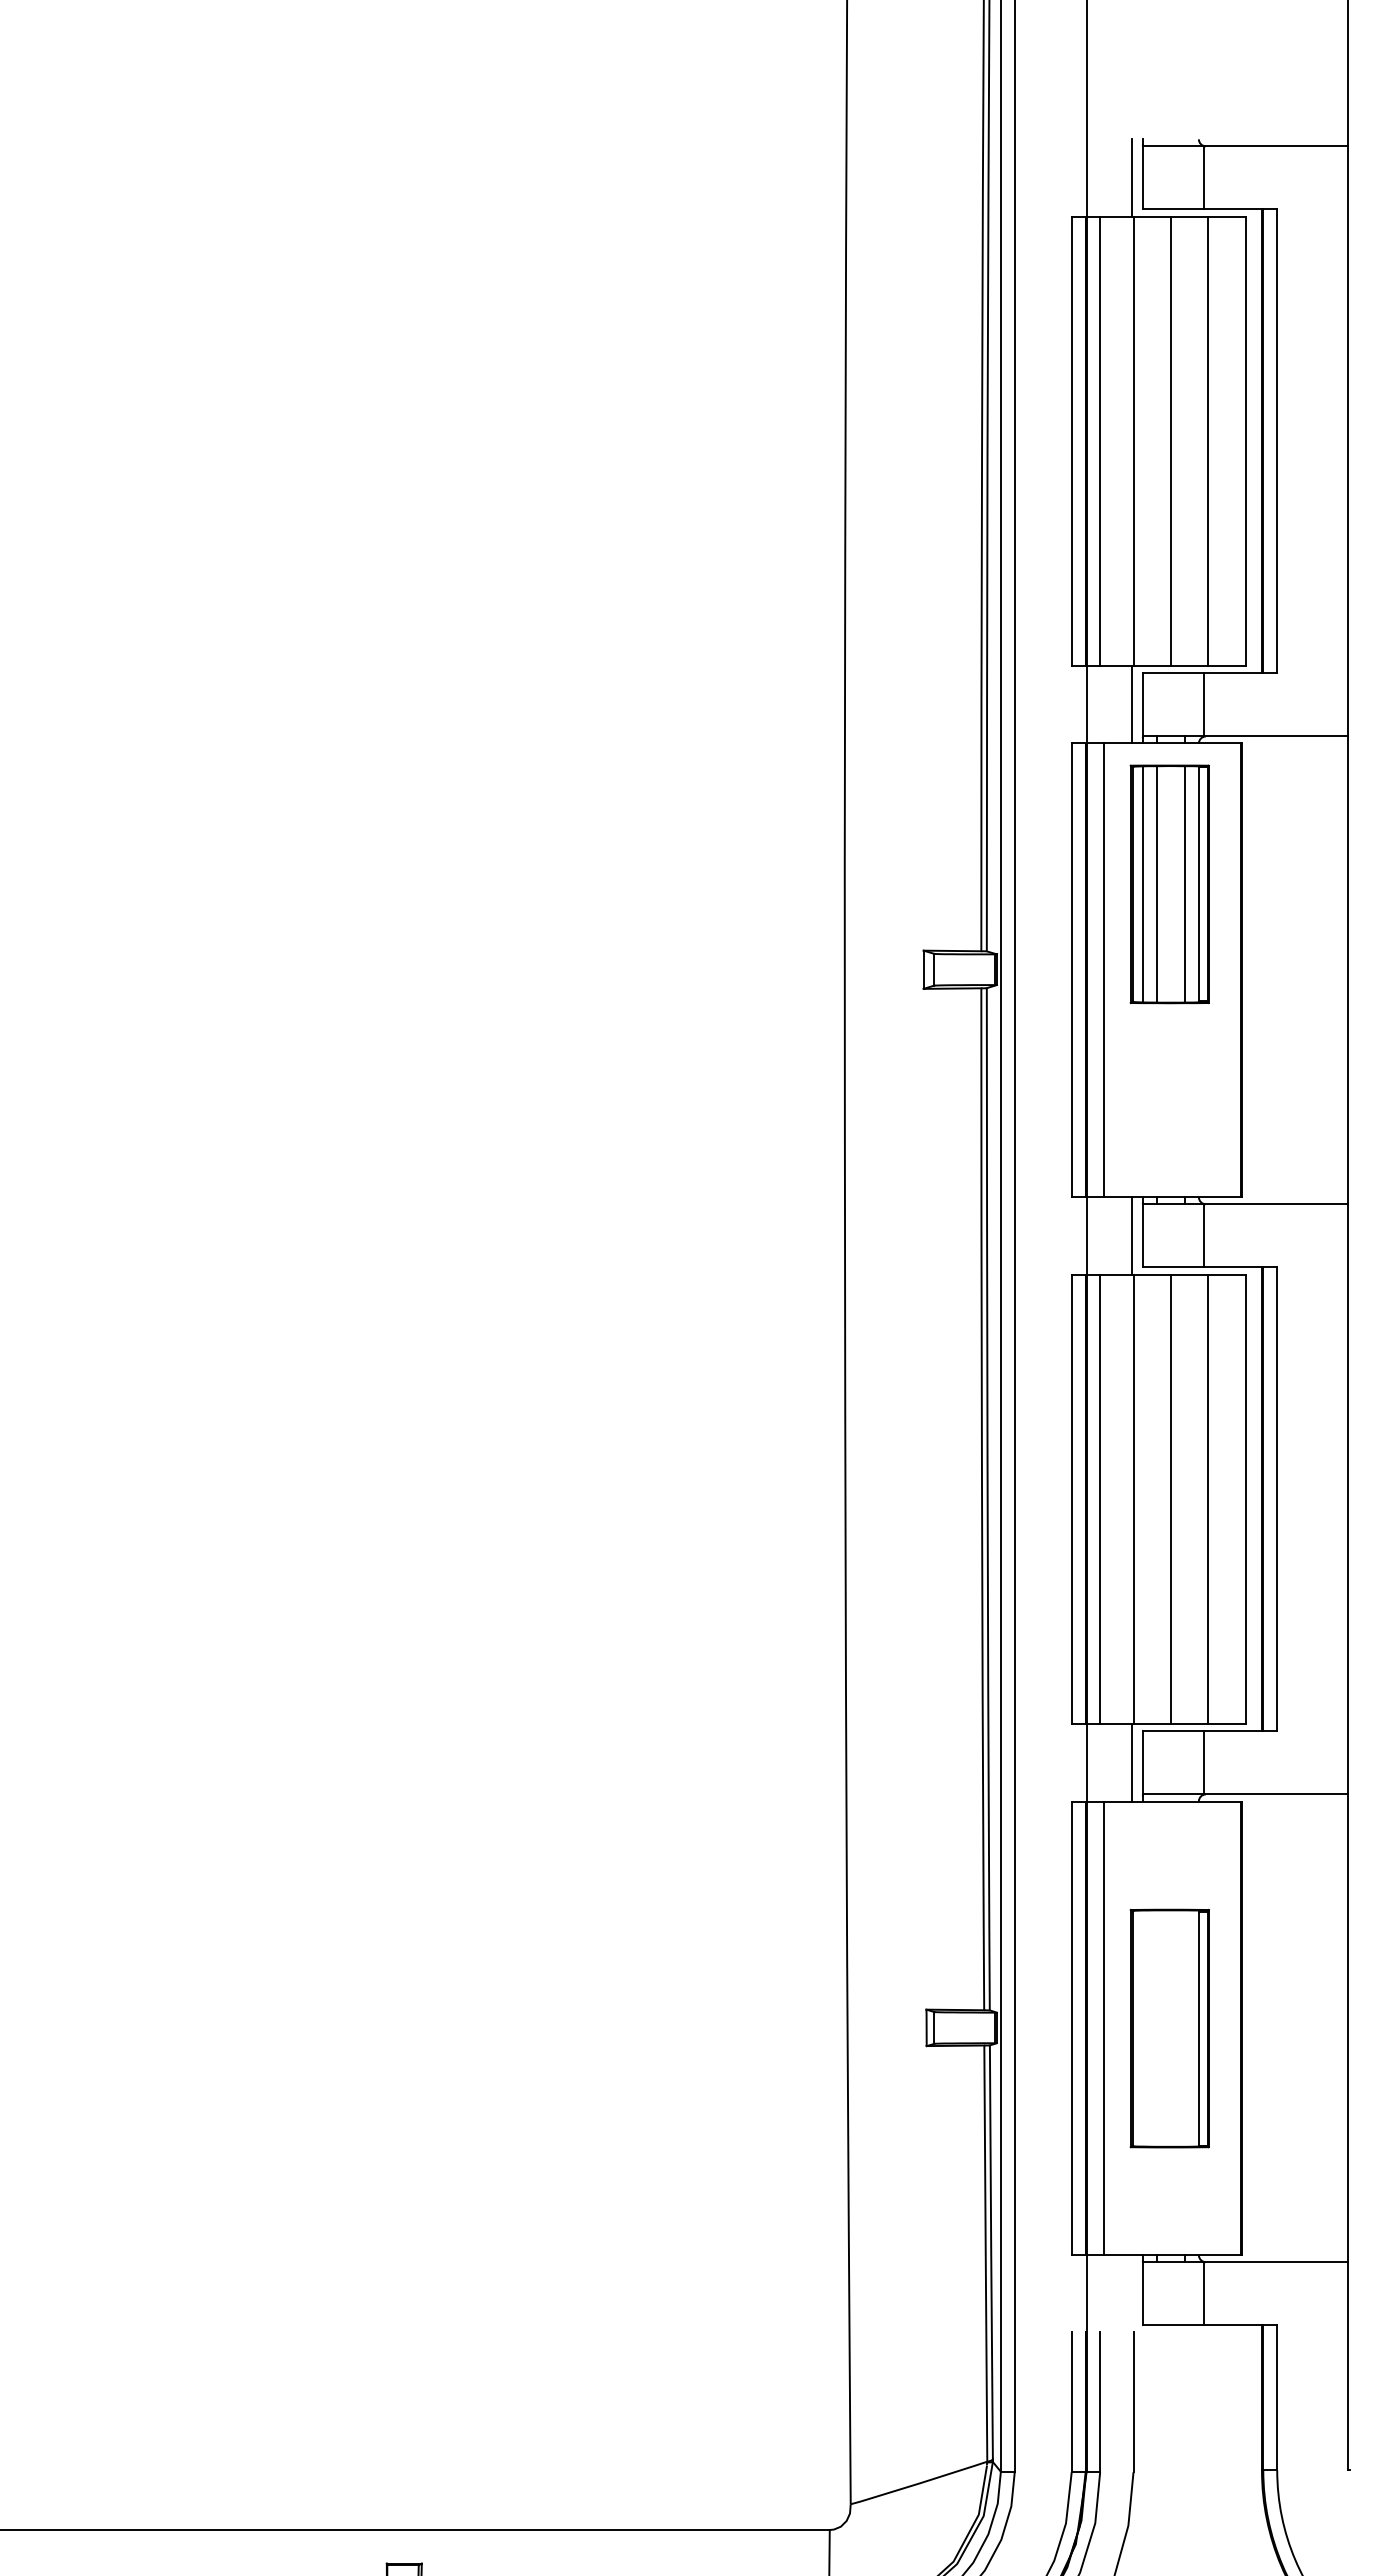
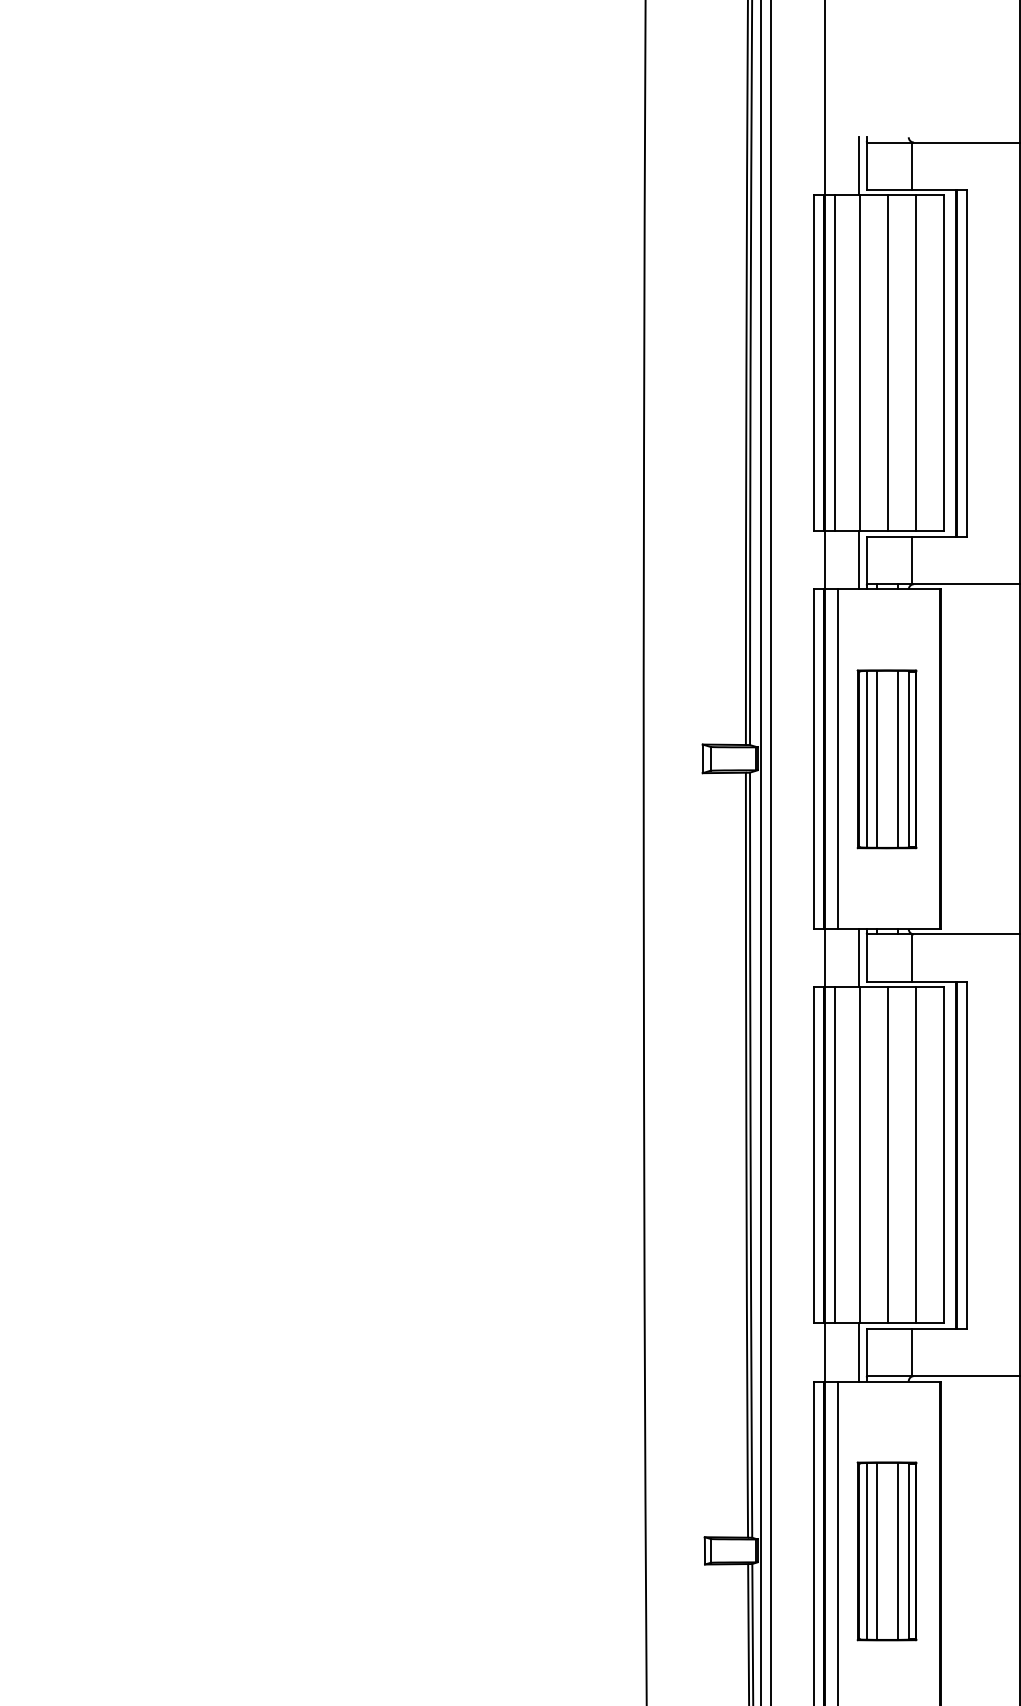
part: (1169, 884) -> (886, 759), moved
line: (1142, 2028) -> (866, 1551), added
line: (1156, 2028) -> (877, 1551), added
line: (1184, 2028) -> (897, 1551), added

